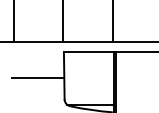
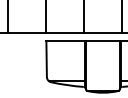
line: (37, 77) -> (26, 60), removed

